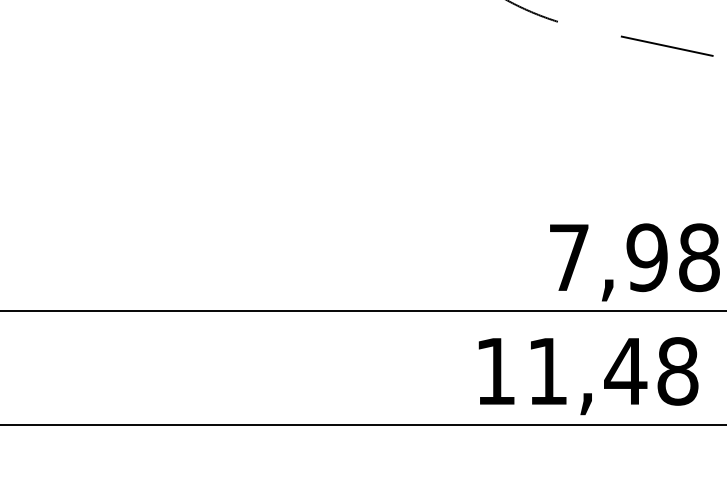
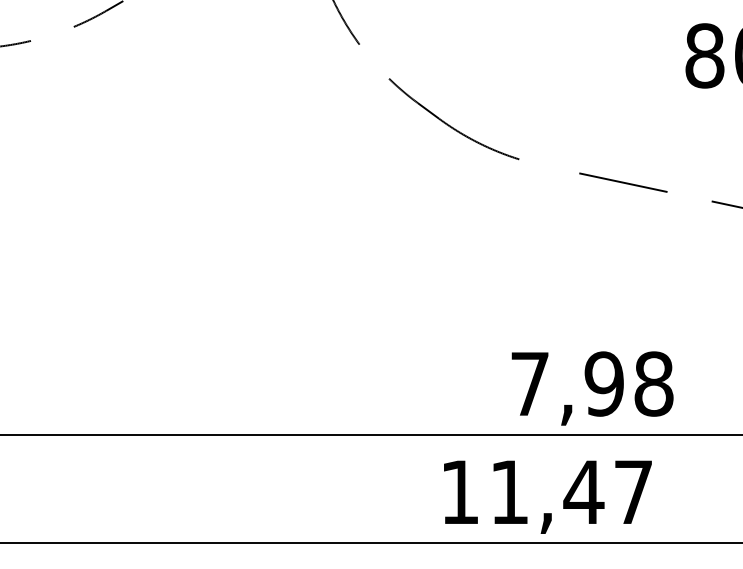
text: (677, 371) -> (633, 492), 11,48 -> 11,47

